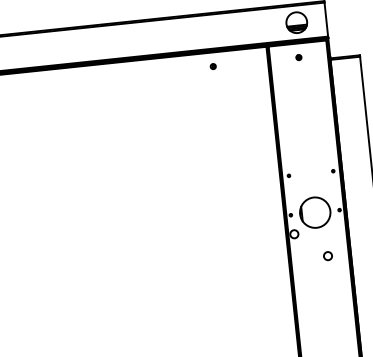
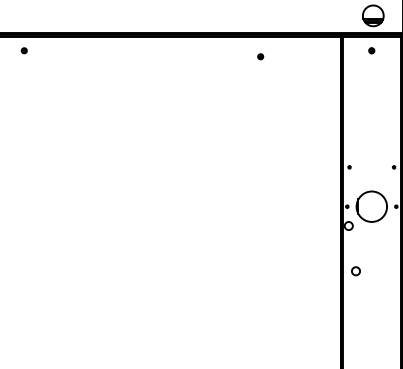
part: (213, 66) -> (260, 56), moved
circle: (327, 256) -> (355, 271), moved

